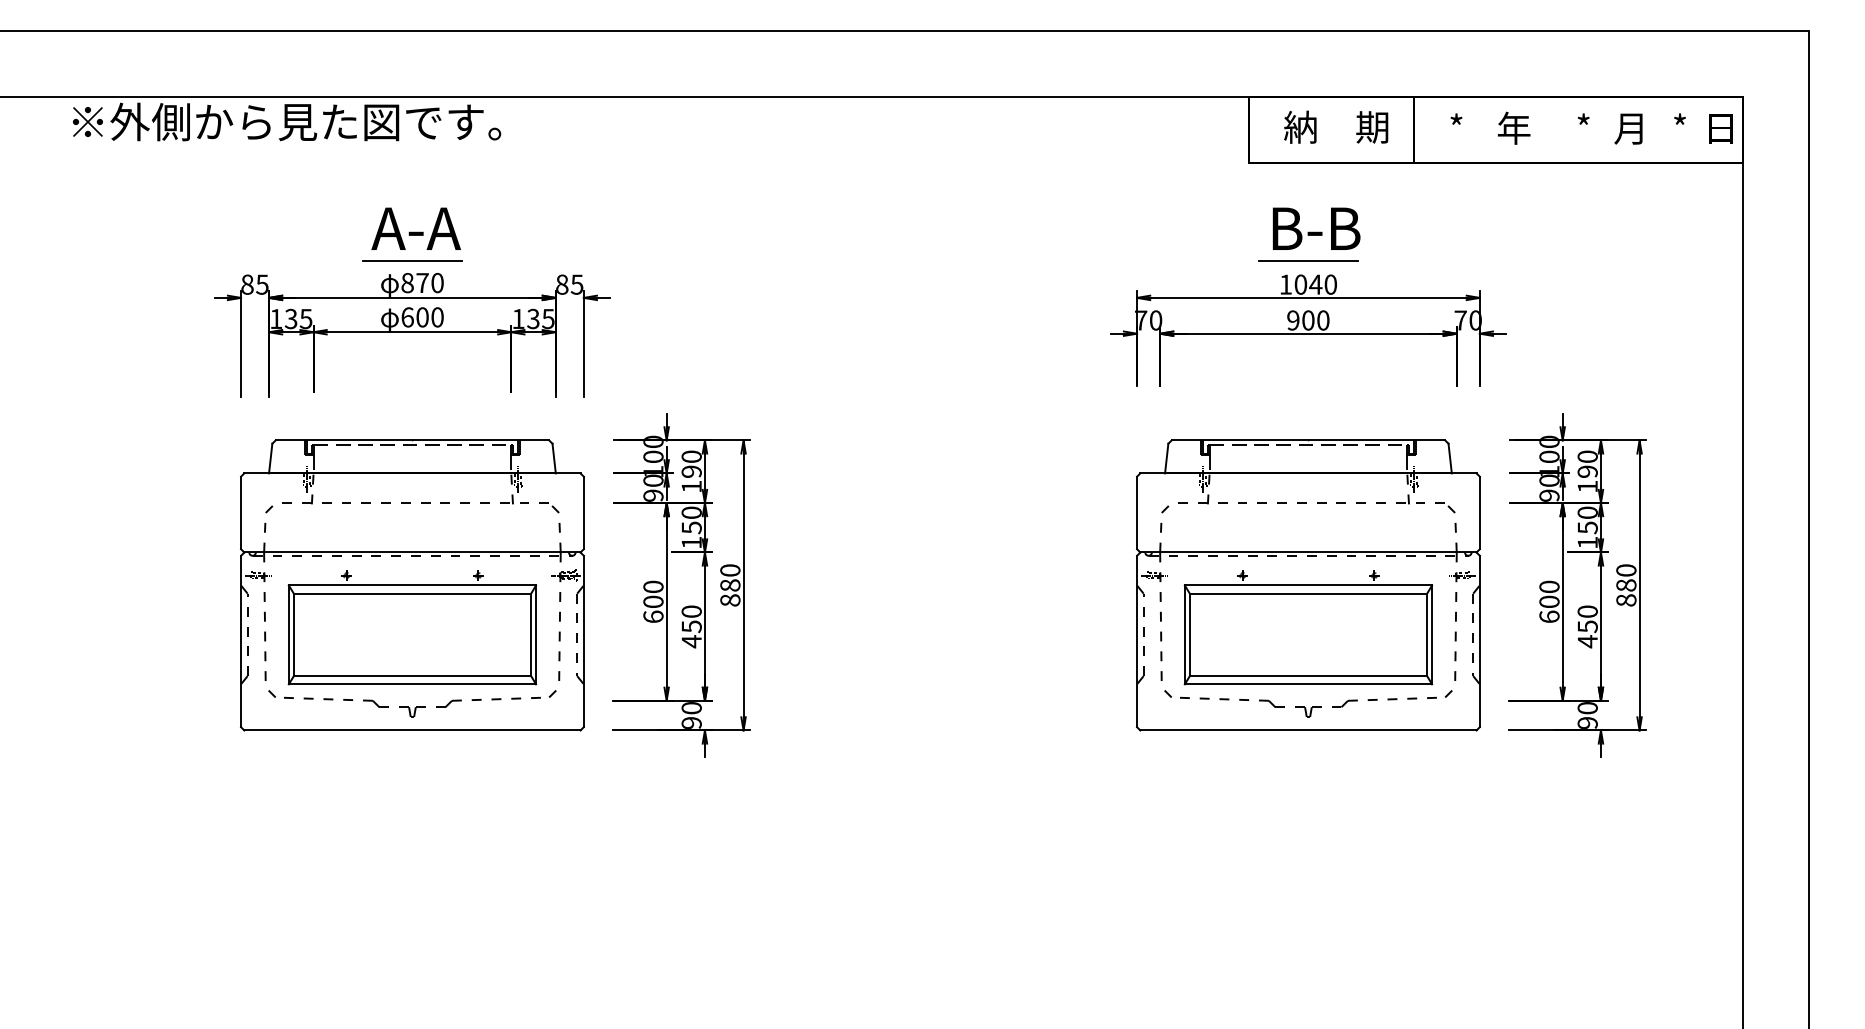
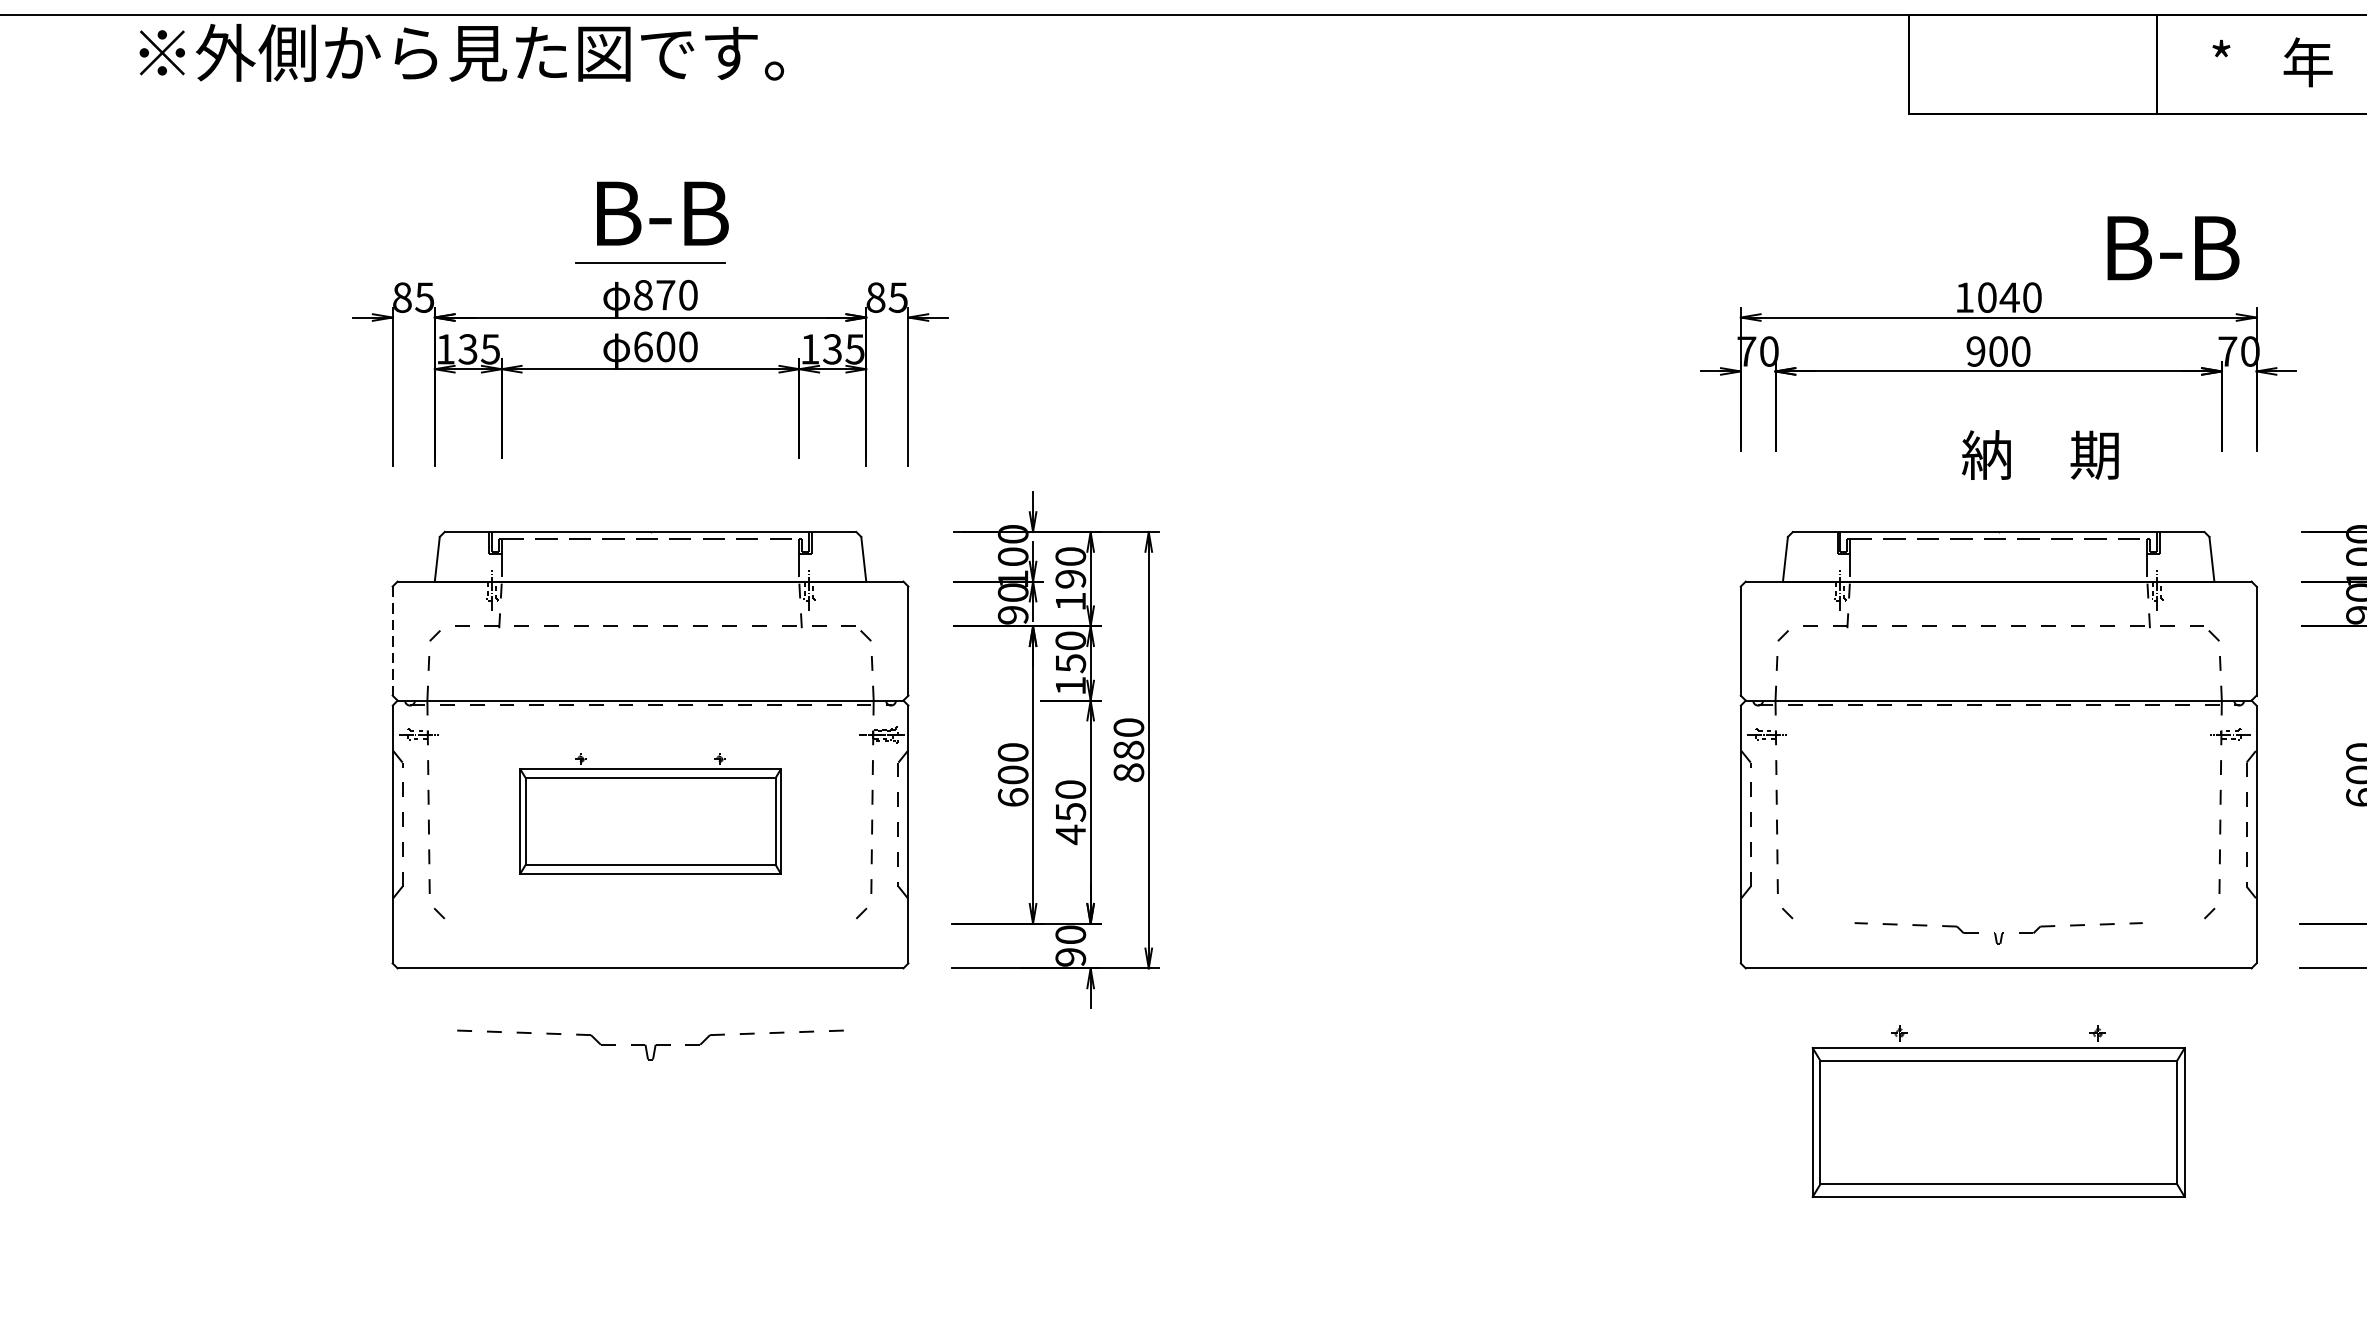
text: (1336, 126) -> (2040, 453), moved
text: (417, 228) -> (658, 213), A-A -> B-B
text: (1316, 228) -> (2173, 247), moved
line: (1308, 261) -> (1998, 262), removed
line: (241, 513) -> (393, 641), solid -> dashed
part: (412, 627) -> (650, 813), size x0.7
part: (1308, 627) -> (1998, 1111), moved
part: (412, 706) -> (650, 1043), moved
part: (1308, 706) -> (1998, 932), size x0.7

